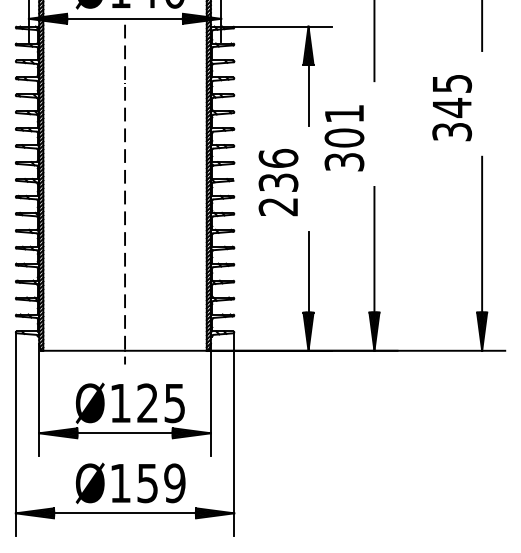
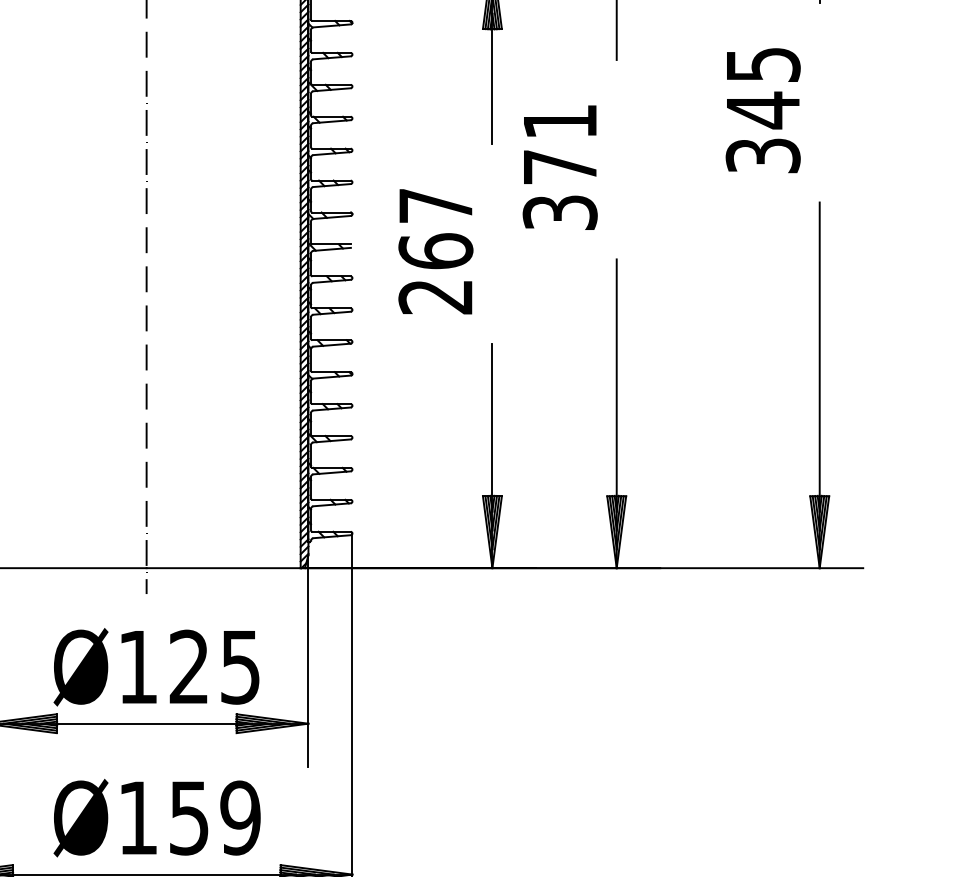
text: (344, 137) -> (560, 166), 301 -> 371
text: (278, 170) -> (435, 228), 236 -> 267

